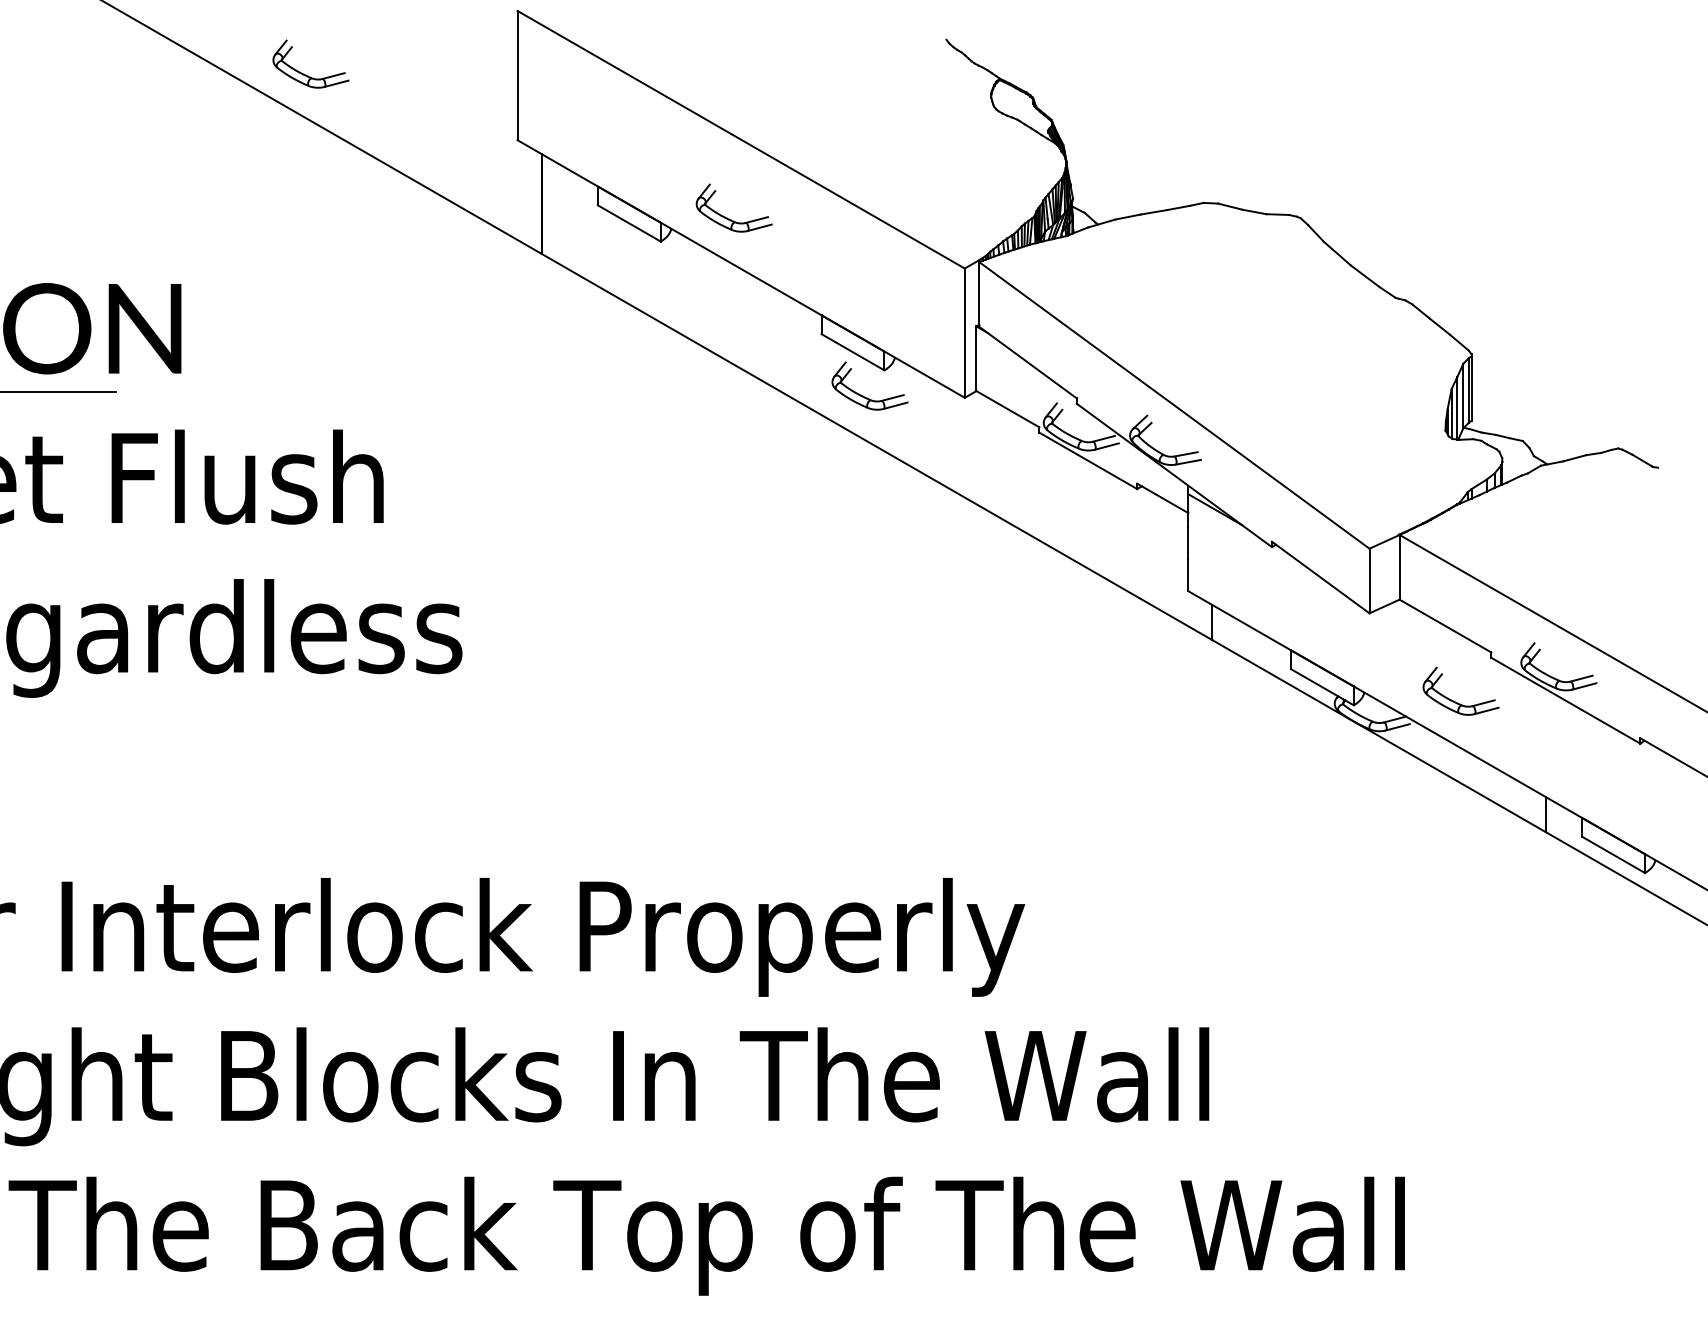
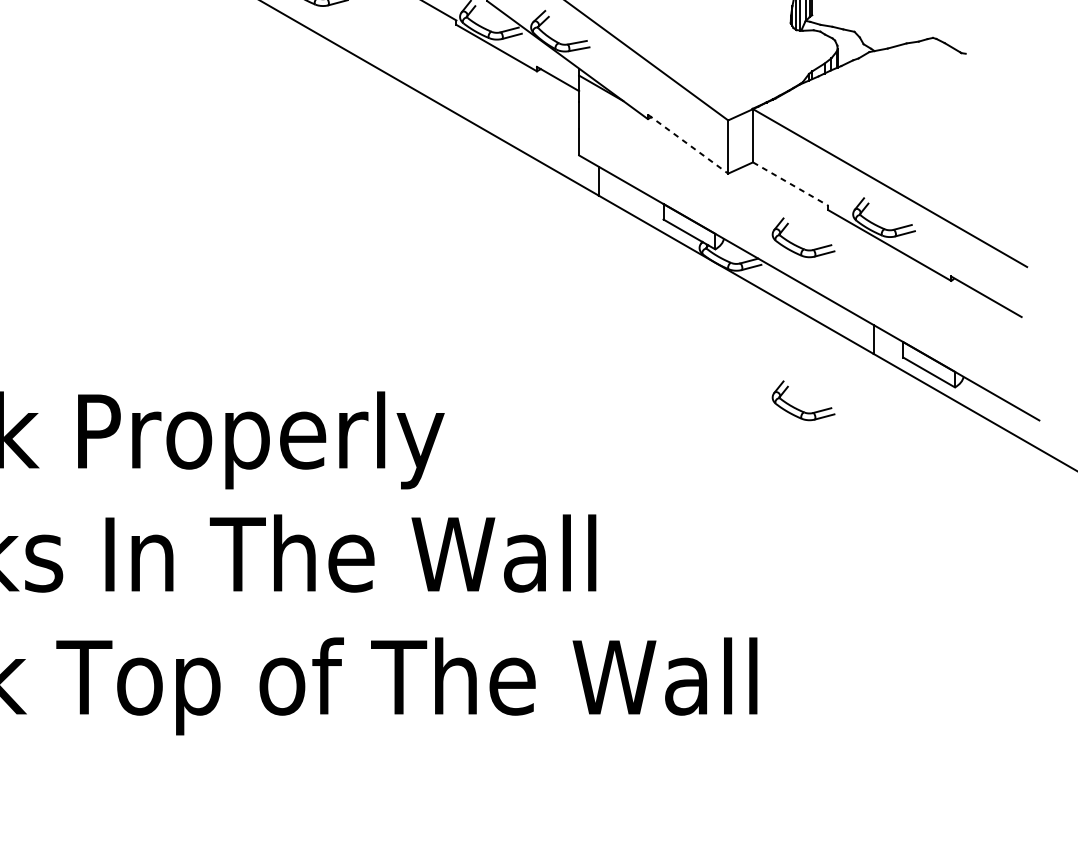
line: (1320, 577) -> (687, 144), solid -> dashed
line: (1445, 626) -> (790, 184), solid -> dashed
part: (1455, 899) -> (799, 409), added

